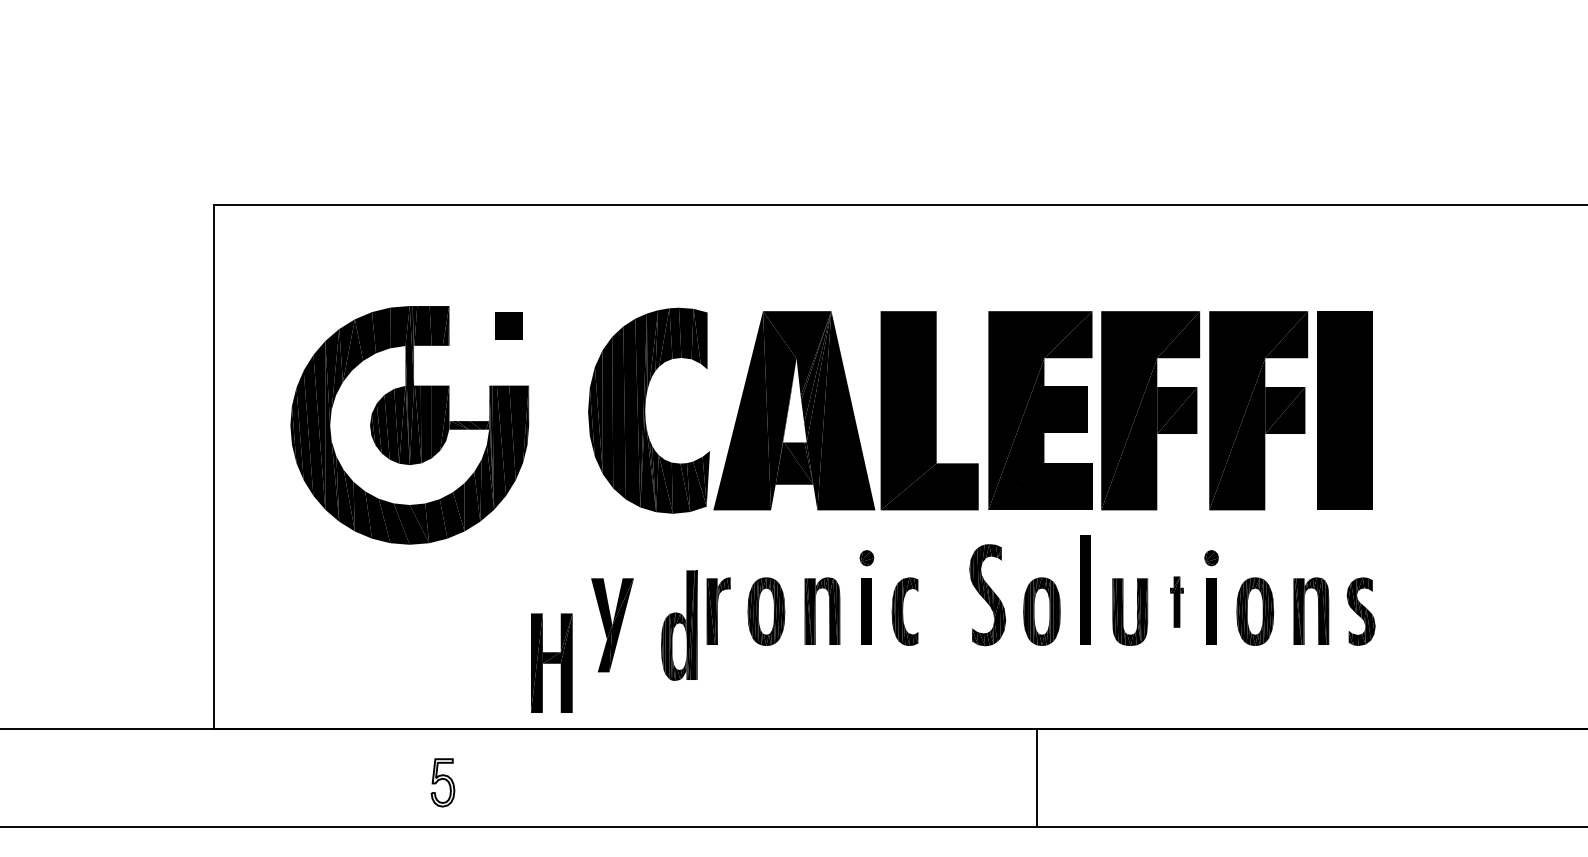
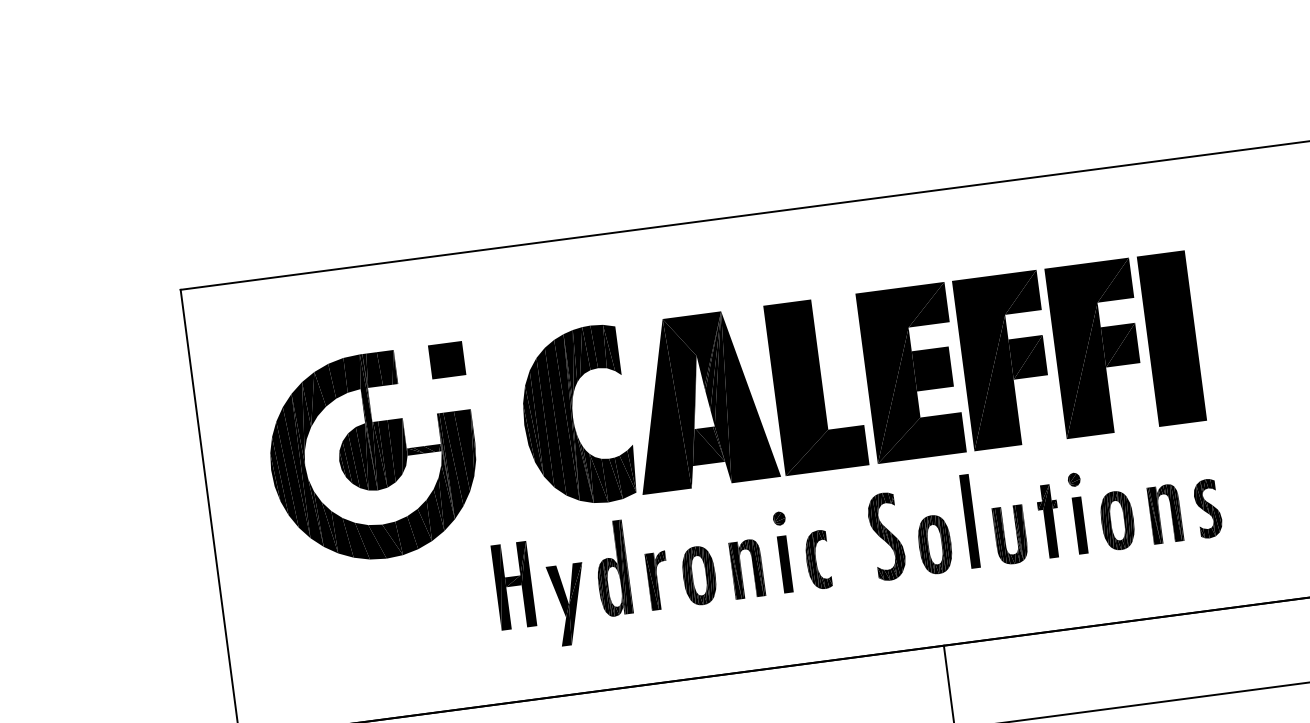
part: (508, 325) -> (446, 359), size x1.43
part: (1176, 601) -> (1049, 520), size x1.67
part: (679, 625) -> (612, 568), moved
part: (551, 662) -> (513, 585), moved

